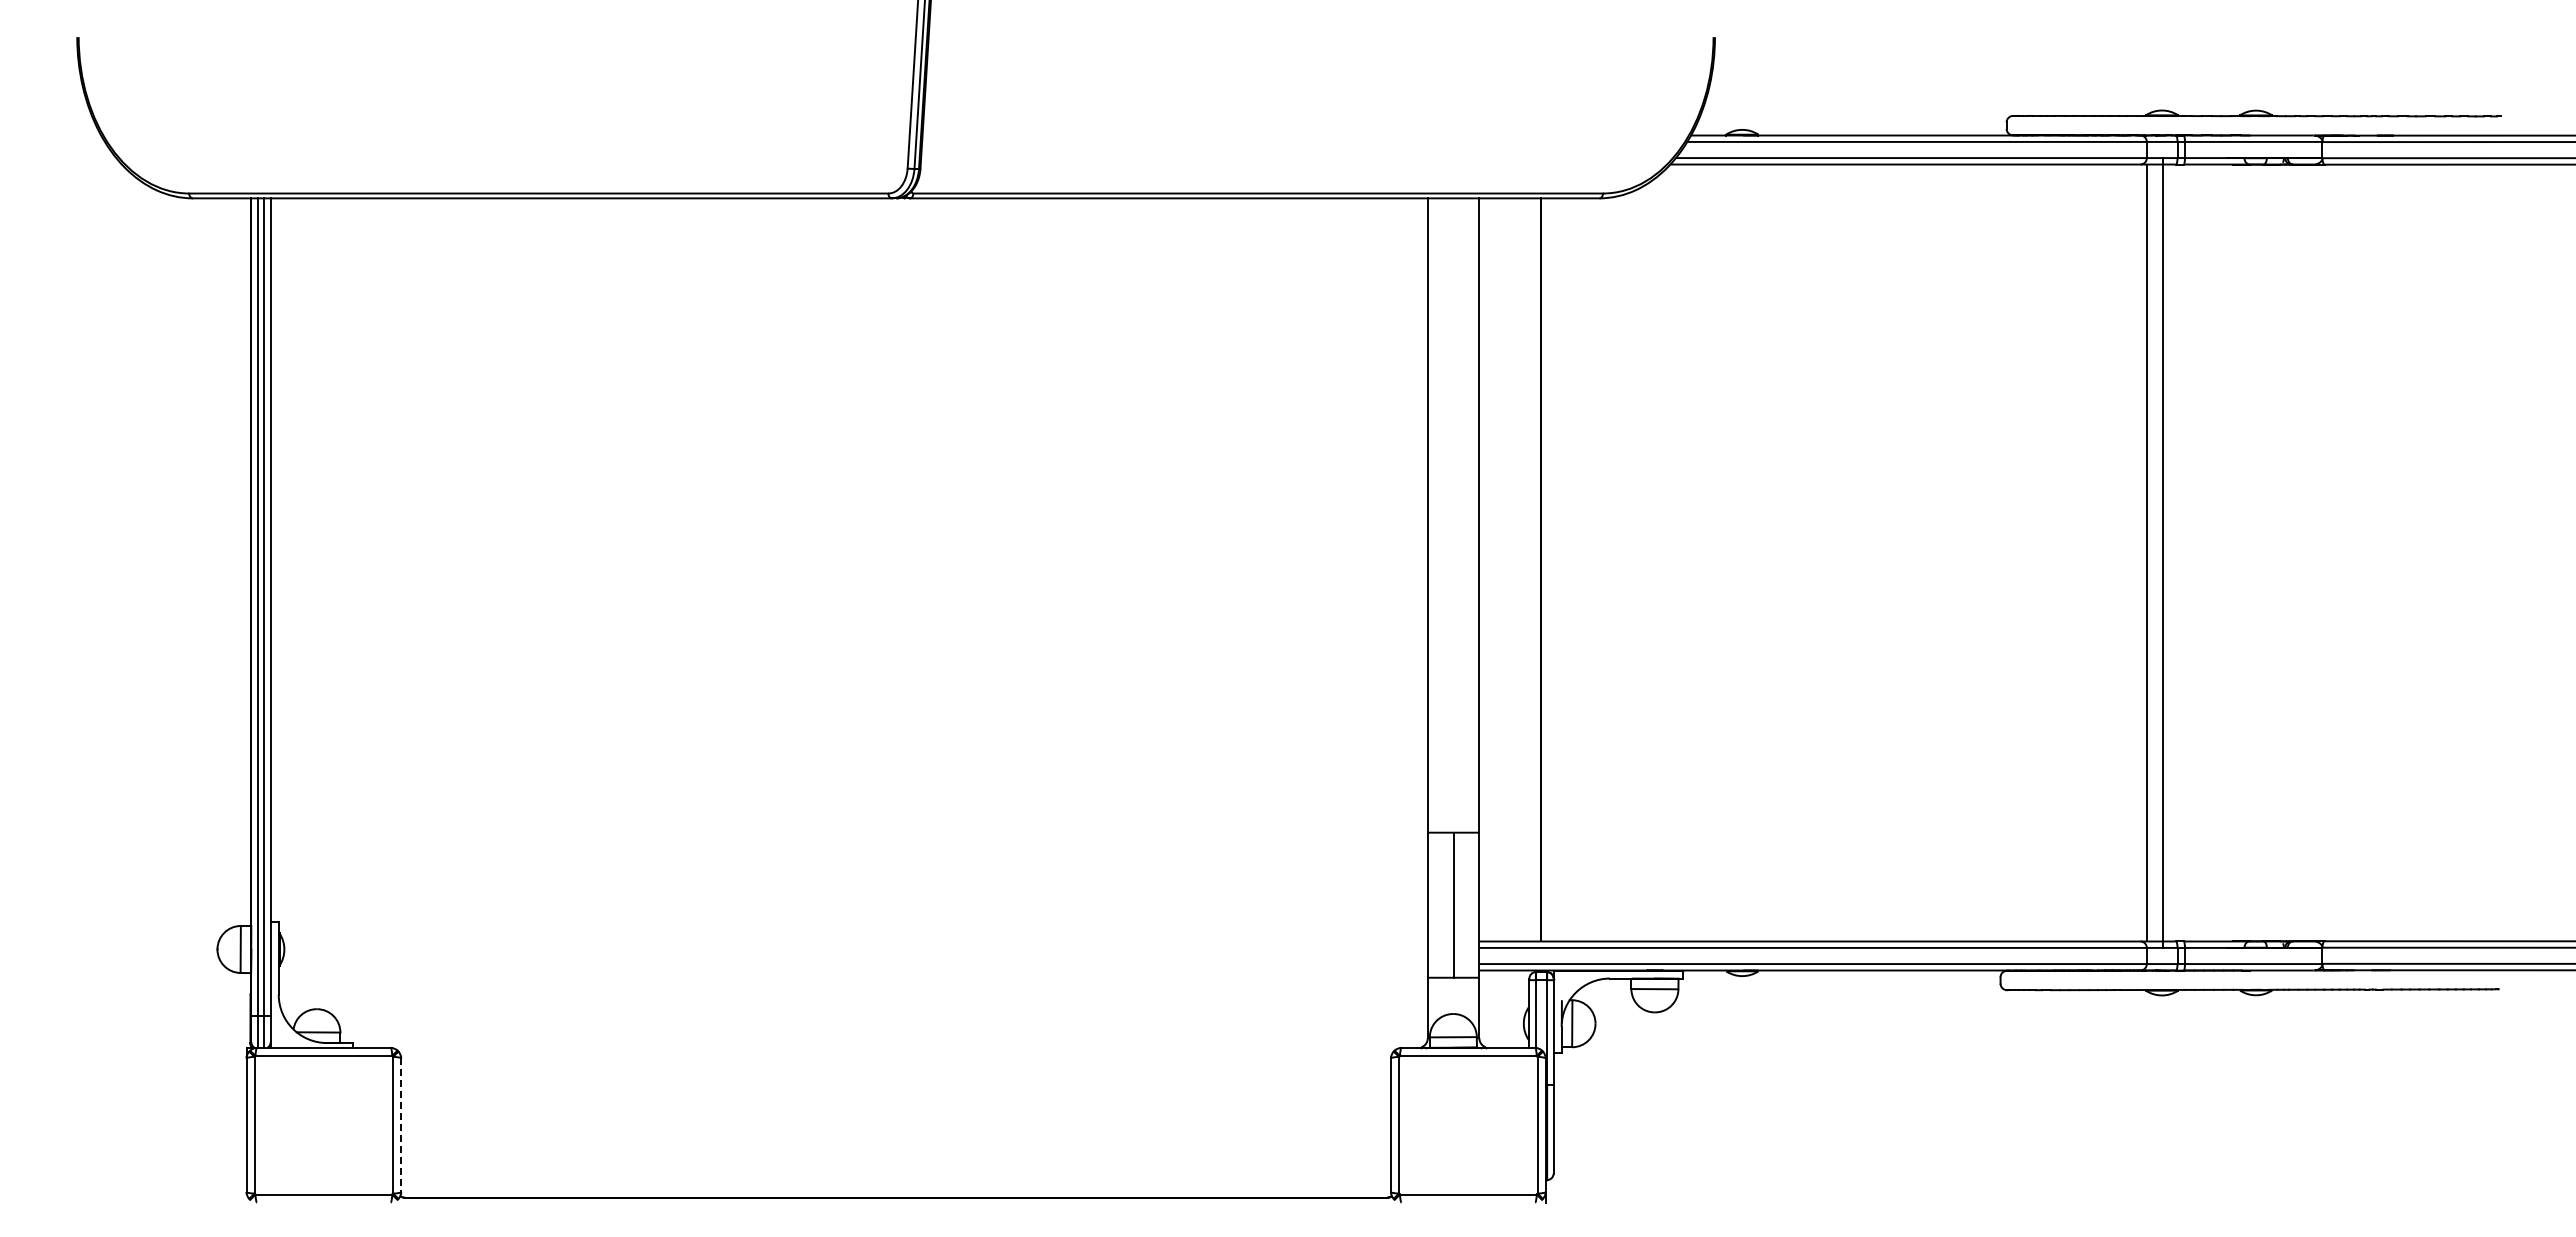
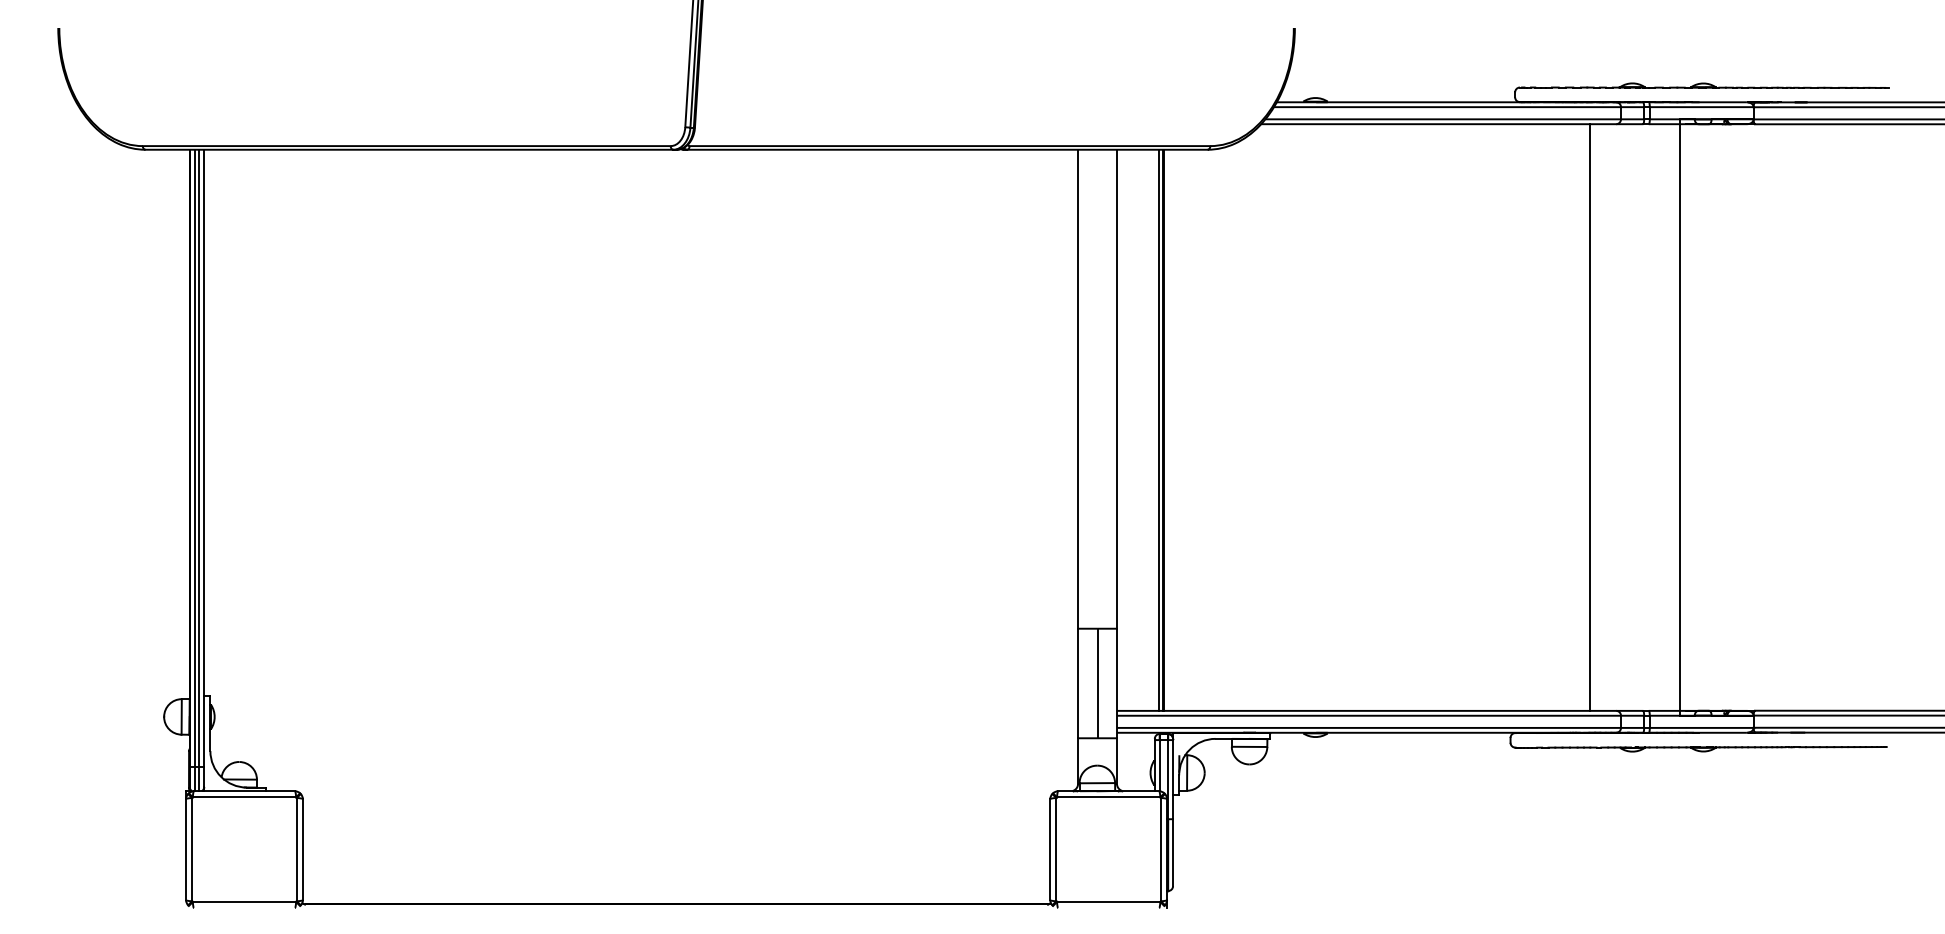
line: (2147, 552) -> (1590, 417), moved
line: (2162, 552) -> (1679, 417), moved
line: (1534, 569) -> (1158, 430), added
line: (401, 1125) -> (303, 849), dashed -> solid

